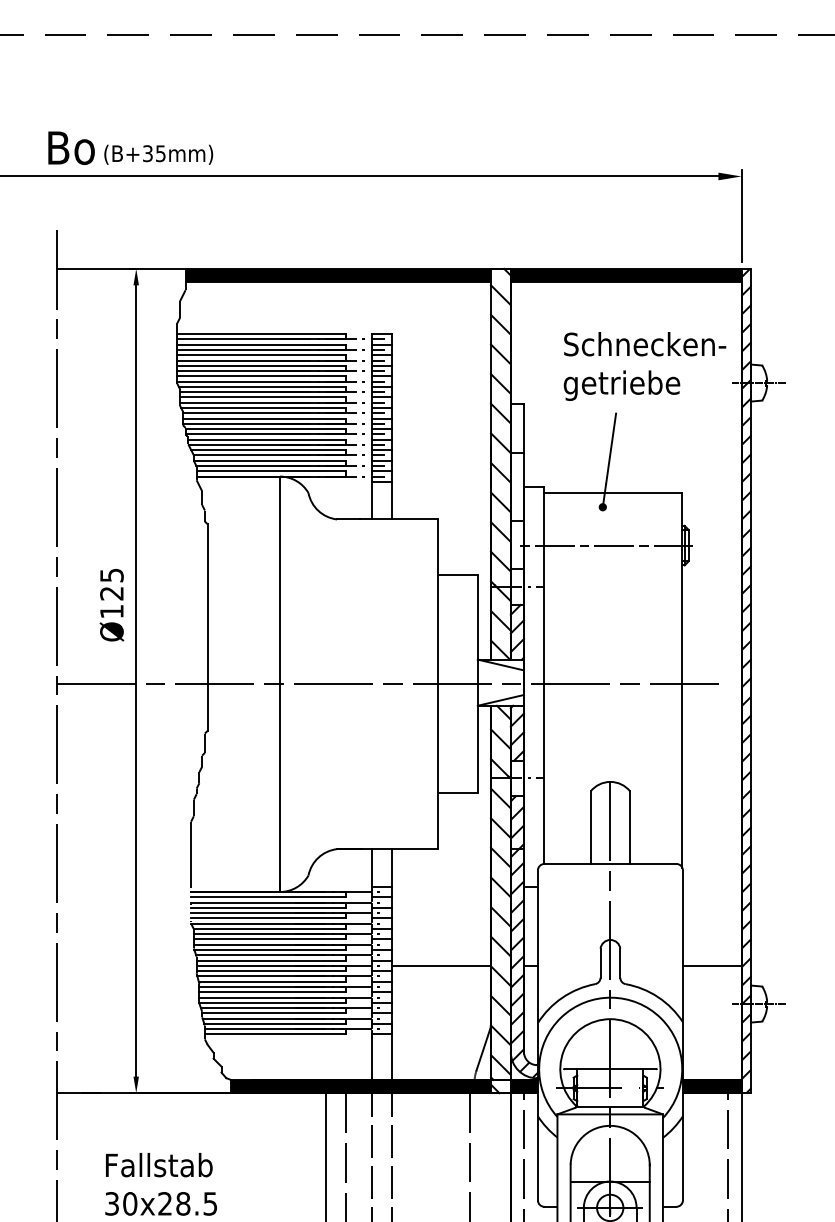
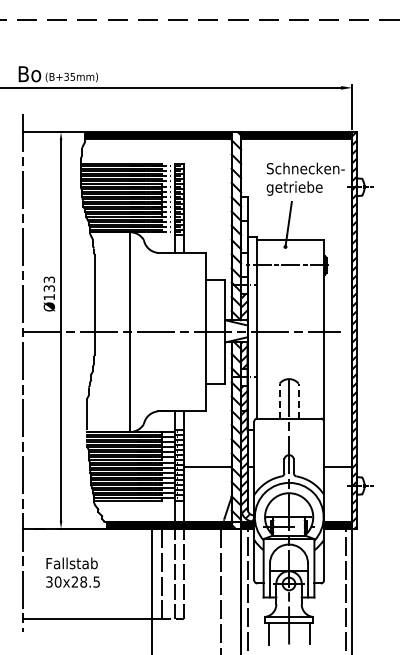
text: (112, 583) -> (49, 283), Ø125 -> Ø133
line: (590, 826) -> (279, 400), solid -> dashed
line: (629, 826) -> (298, 400), solid -> dashed

